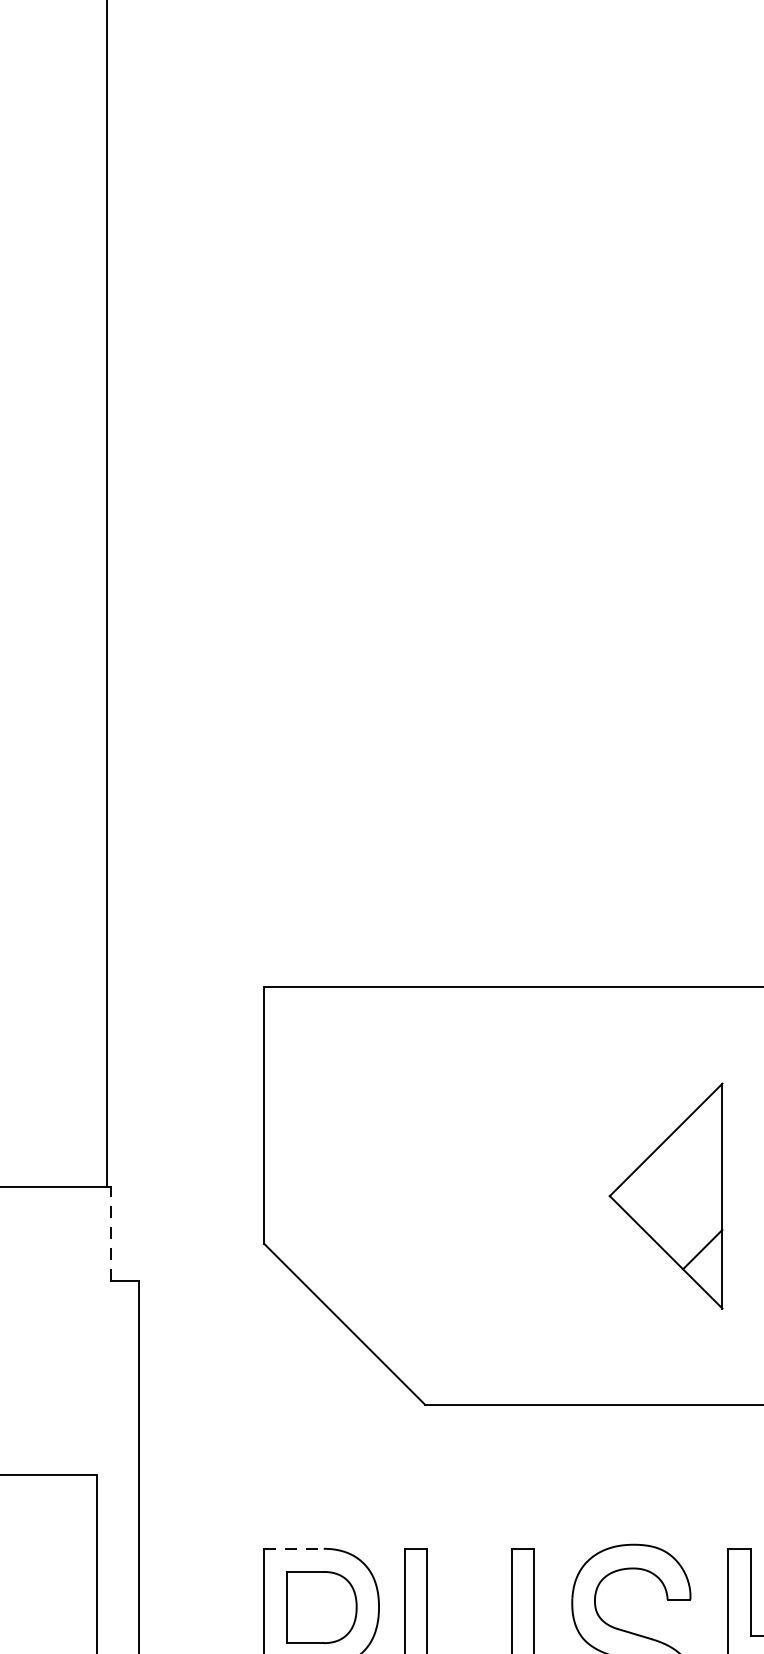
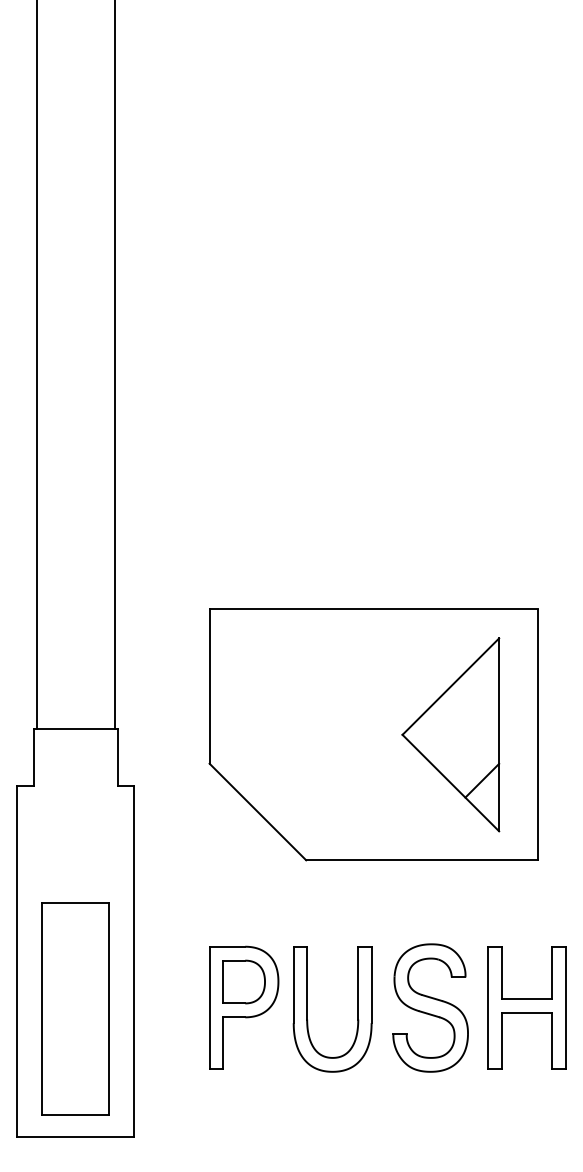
part: (665, 1195) -> (450, 734), size x1.43
line: (111, 1232) -> (117, 756), dashed -> solid
line: (294, 1548) -> (227, 946), dashed -> solid

